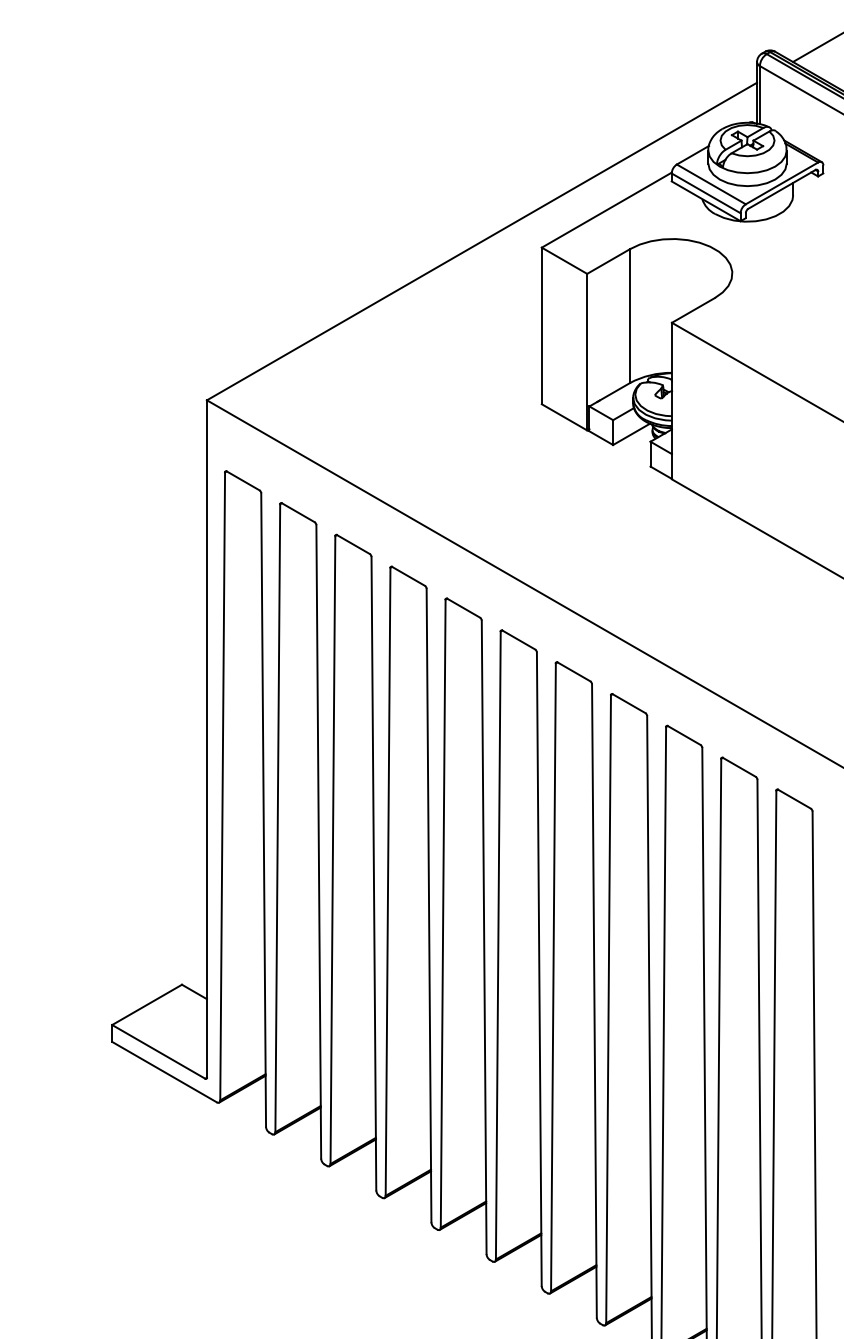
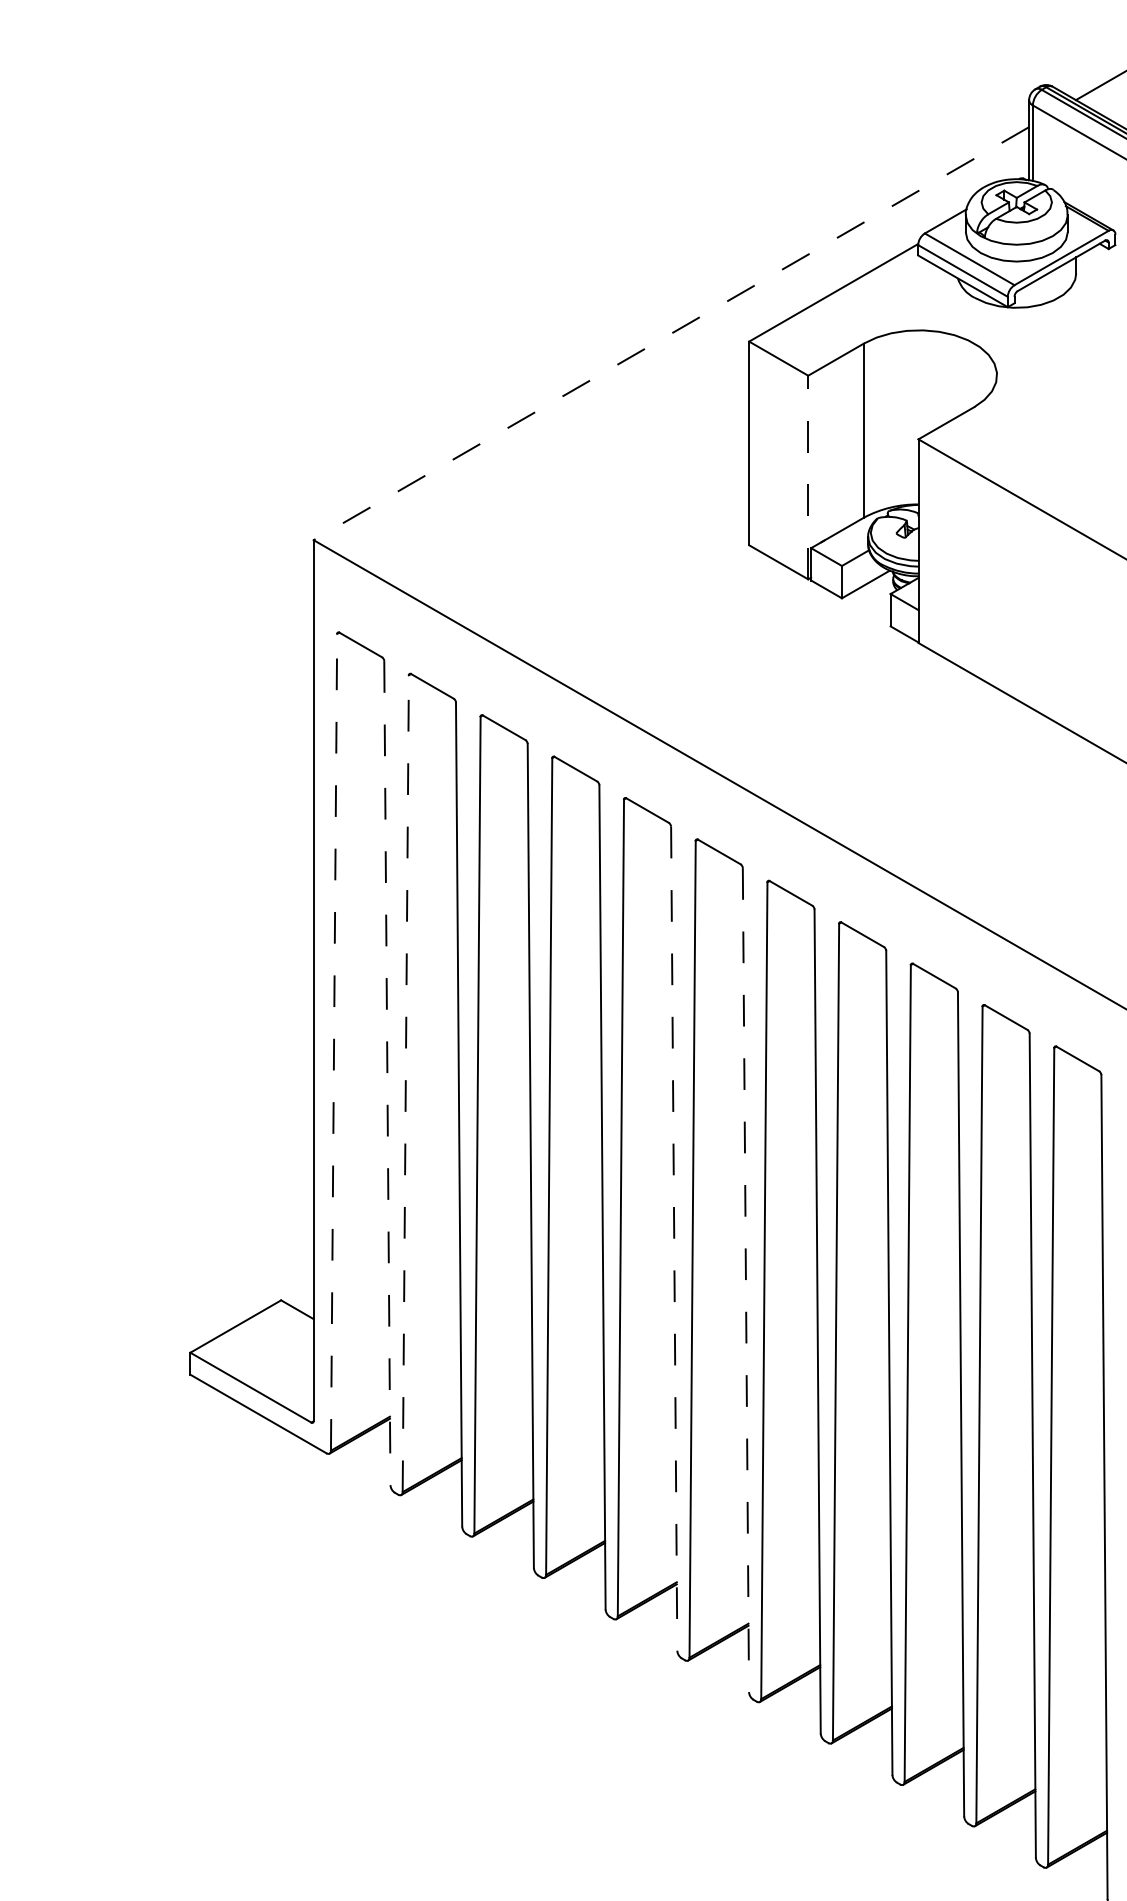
line: (481, 241) -> (670, 333), solid -> dashed
line: (587, 352) -> (808, 477), solid -> dashed
line: (222, 785) -> (334, 1041), solid -> dashed
line: (263, 810) -> (387, 1073), solid -> dashed
line: (277, 818) -> (405, 1083), solid -> dashed
line: (484, 937) -> (674, 1239), solid -> dashed
line: (538, 969) -> (745, 1280), solid -> dashed

